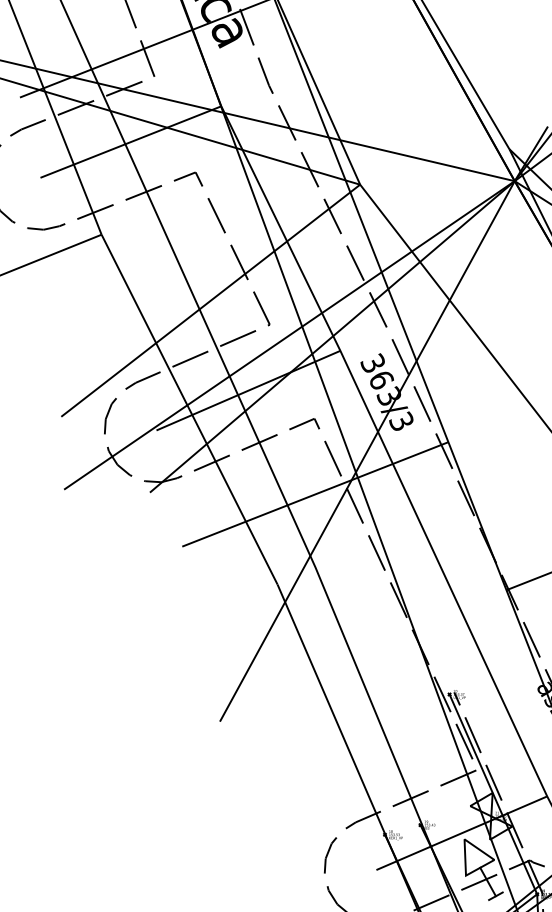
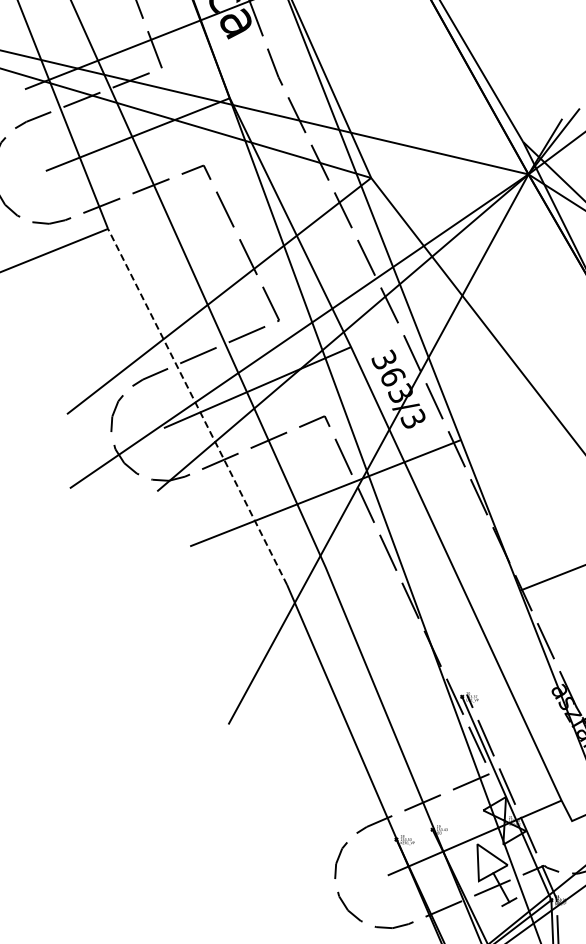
line: (189, 409) -> (197, 406), solid -> dashed

